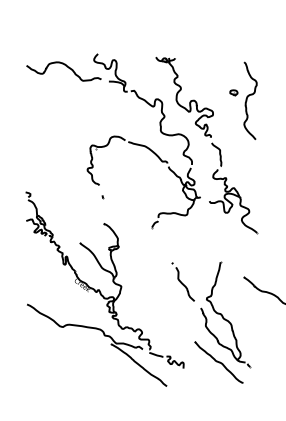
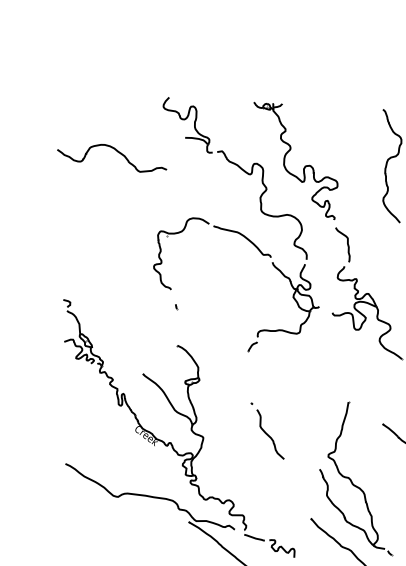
curve: (65, 66) -> (114, 150), moved
part: (233, 92) -> (367, 153), removed
part: (182, 281) -> (266, 430), moved

